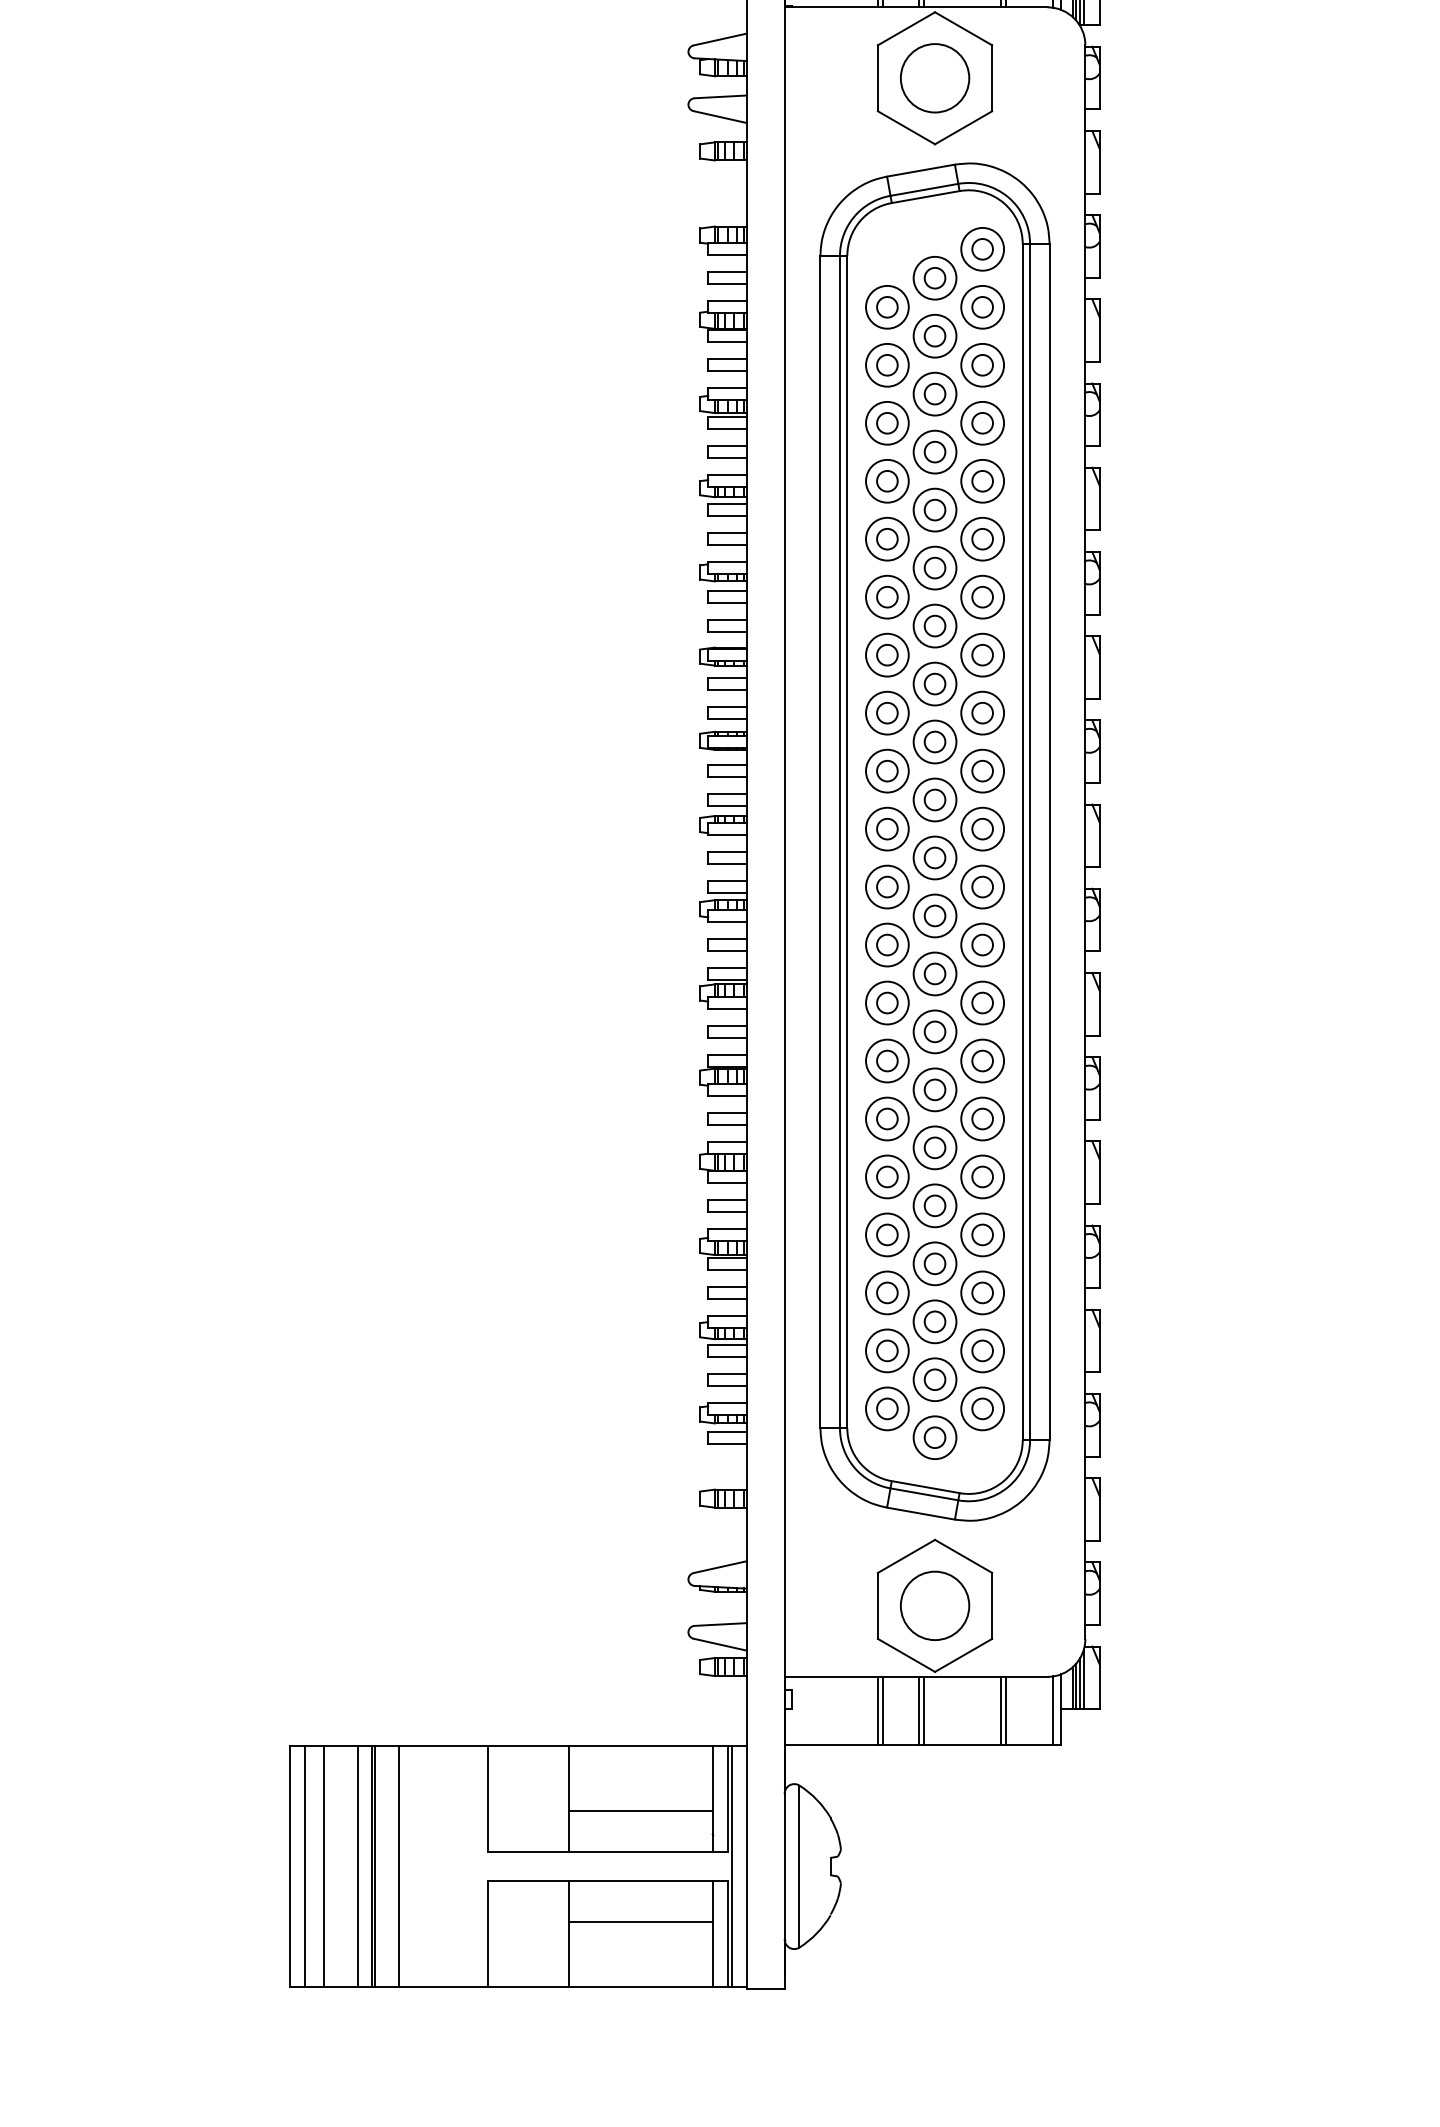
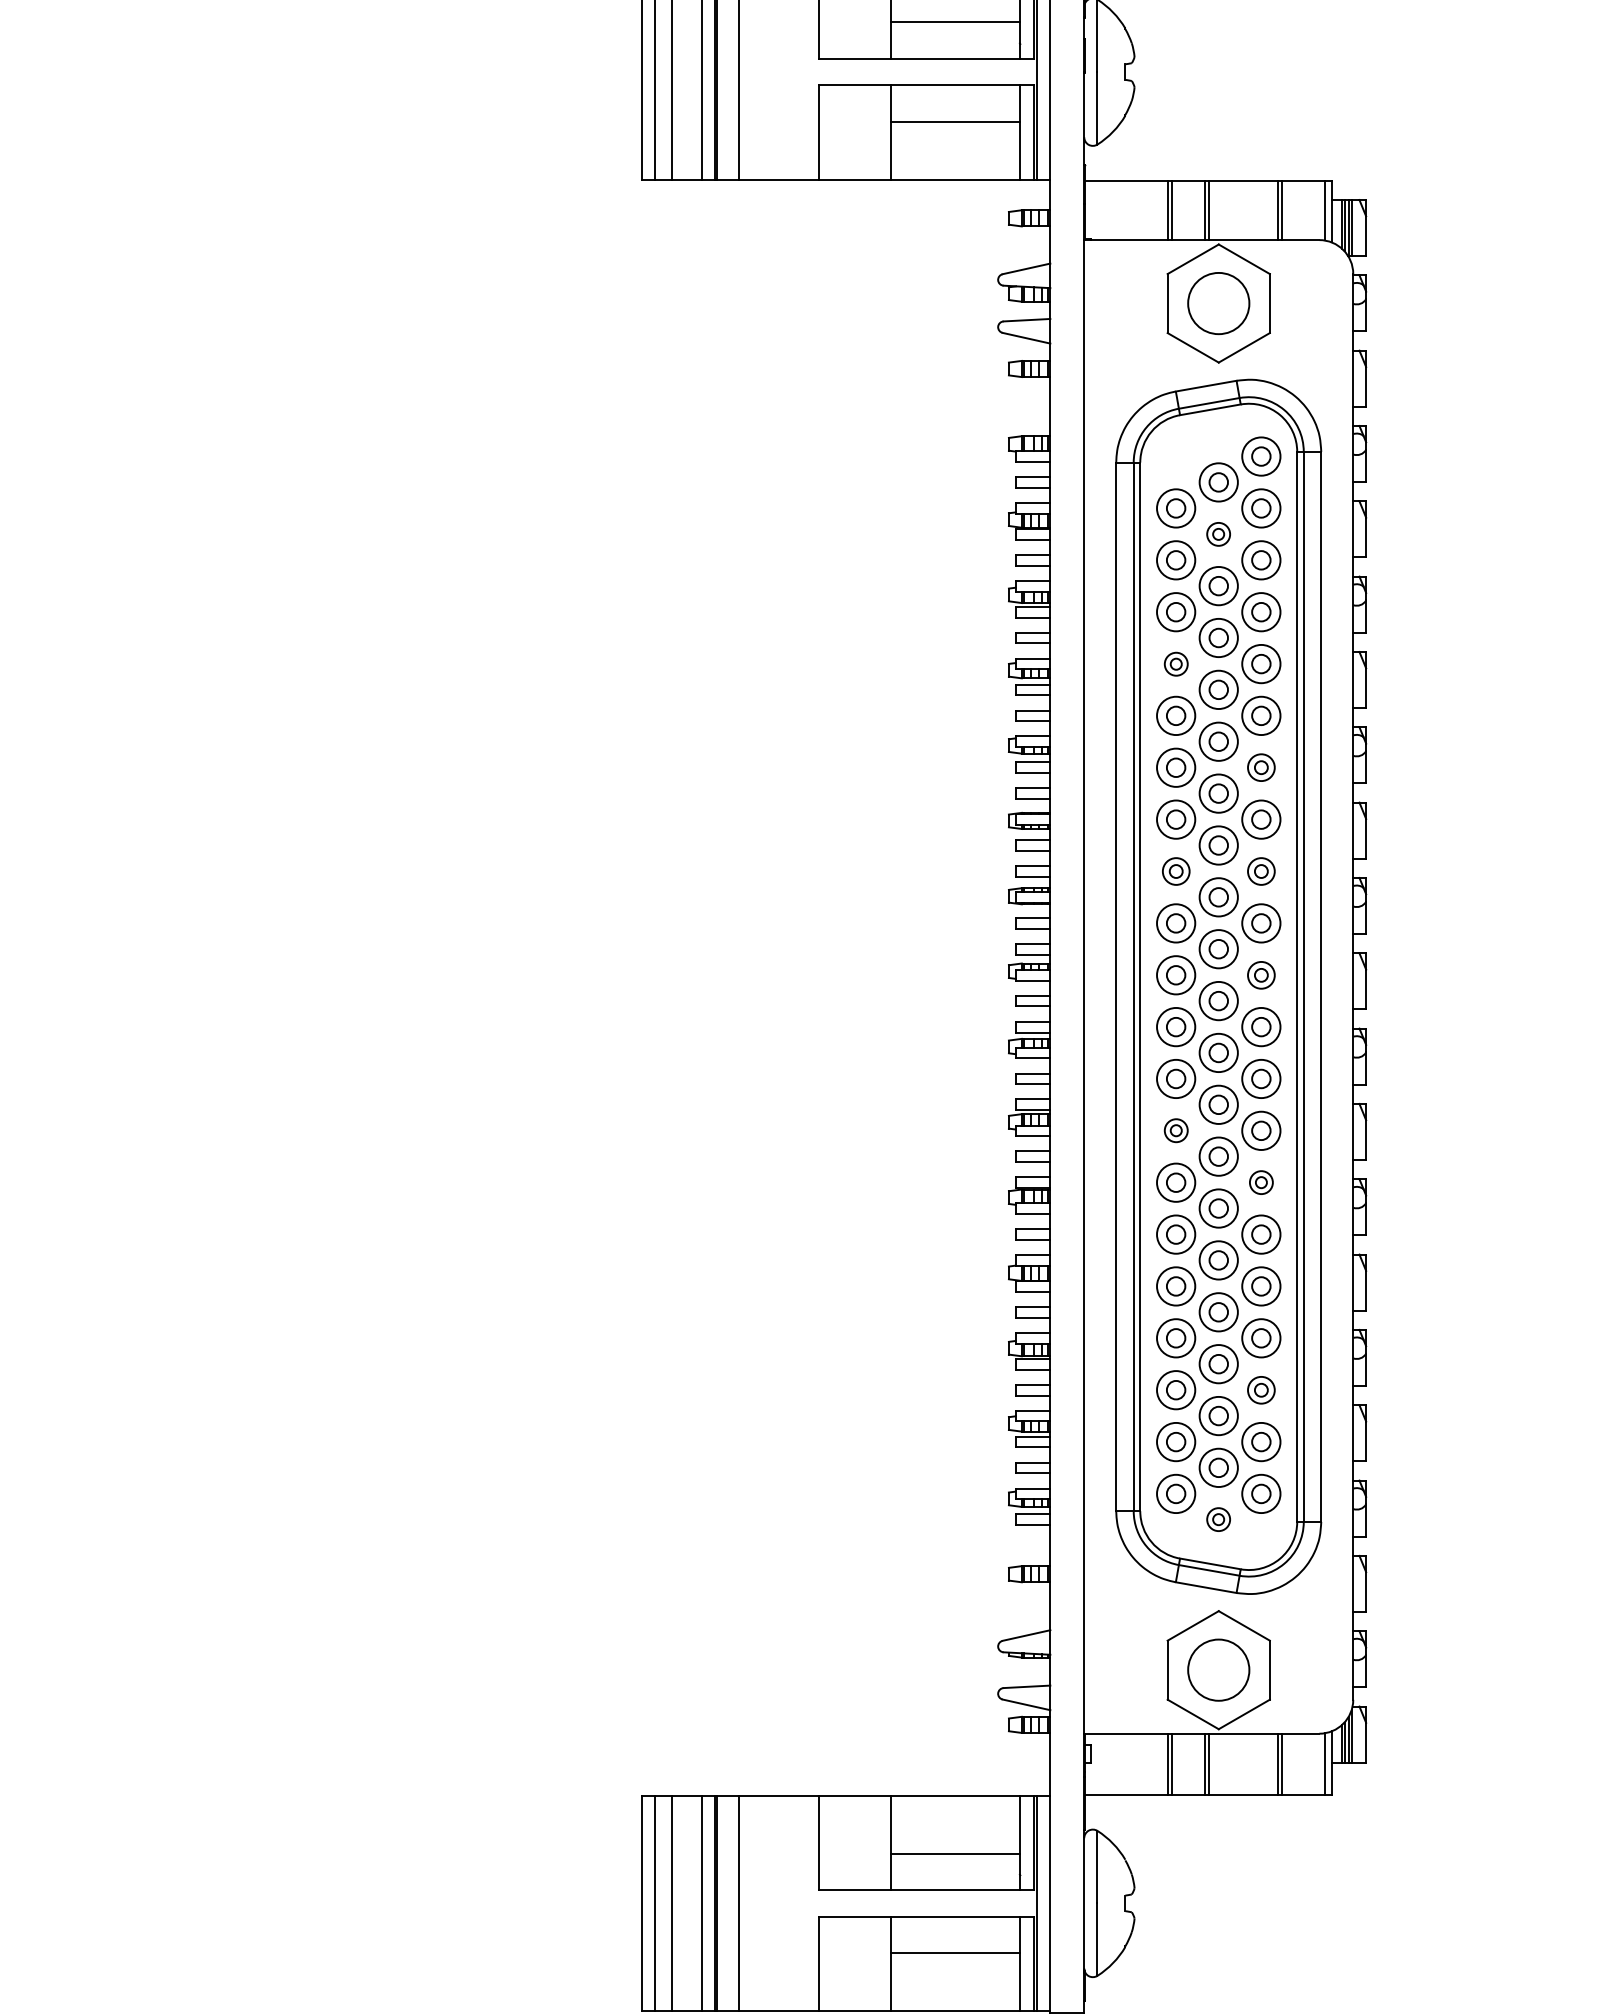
part: (934, 336) -> (1218, 534), size x0.6
part: (887, 481) -> (1176, 664), size x0.6
part: (982, 596) -> (1261, 767), size x0.7
part: (887, 713) -> (1176, 871), size x0.7
part: (982, 713) -> (1261, 871), size x0.7
part: (982, 829) -> (1261, 975), size x0.7
part: (887, 1002) -> (1176, 1130), size x0.6
part: (982, 1060) -> (1261, 1182), size x0.6
part: (982, 1293) -> (1261, 1390), size x0.7
part: (934, 1437) -> (1218, 1519), size x0.6

